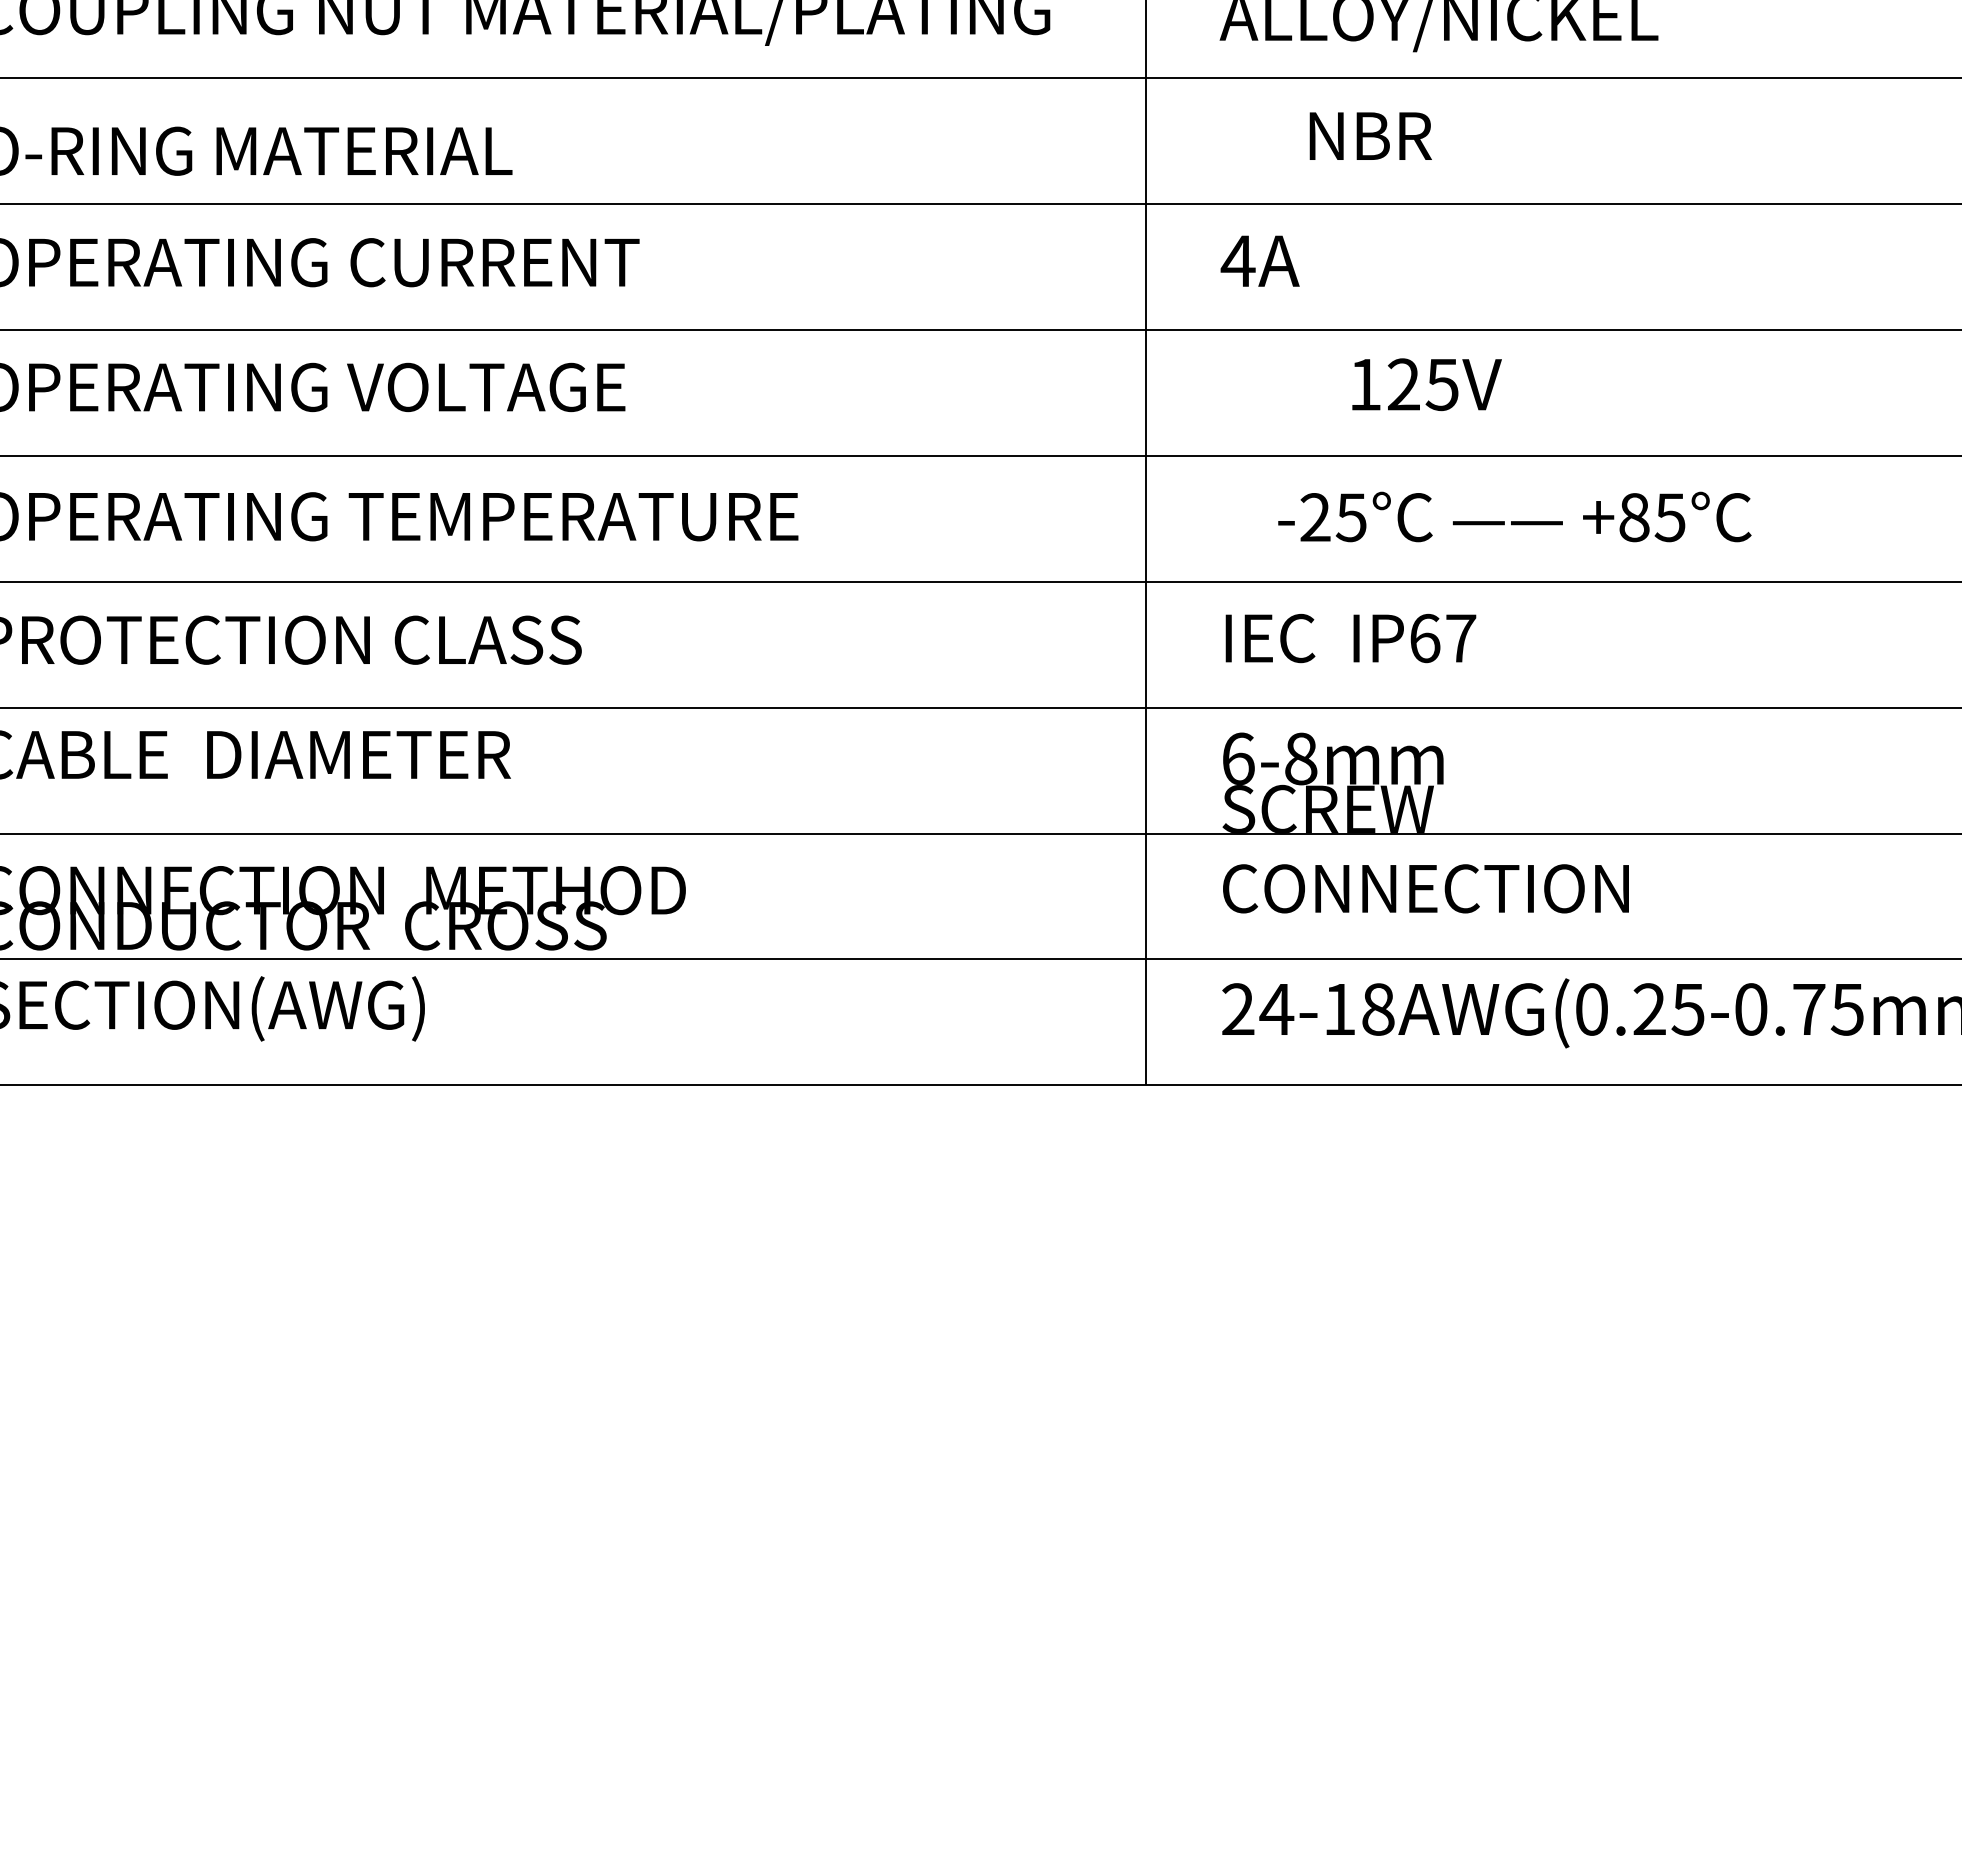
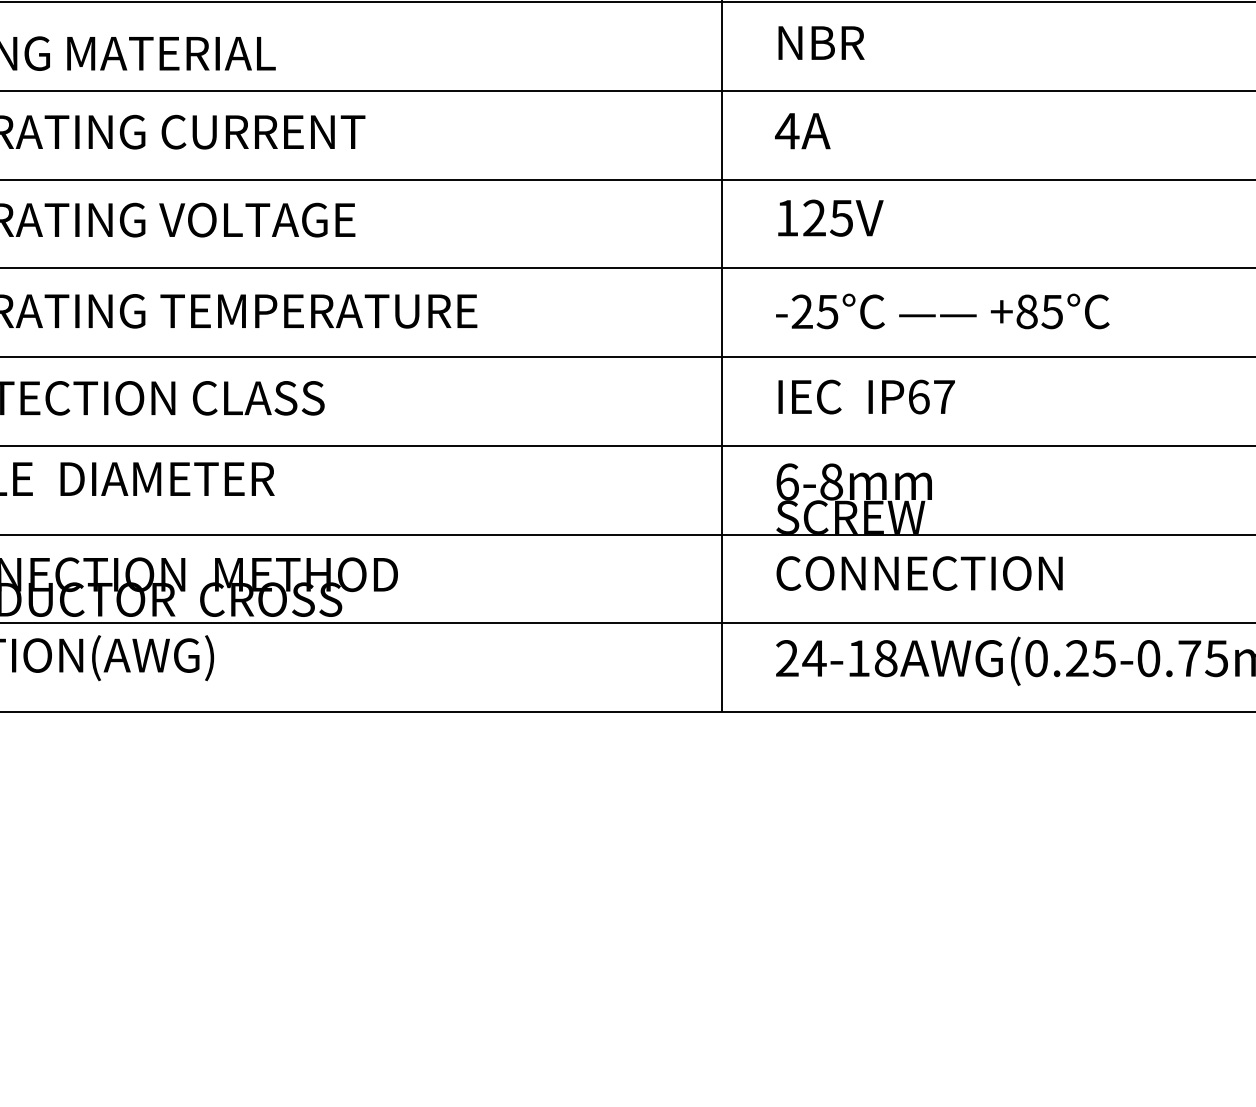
text: (1370, 135) -> (821, 42), moved
text: (1426, 384) -> (830, 218), moved
text: (1514, 516) -> (942, 311), moved

